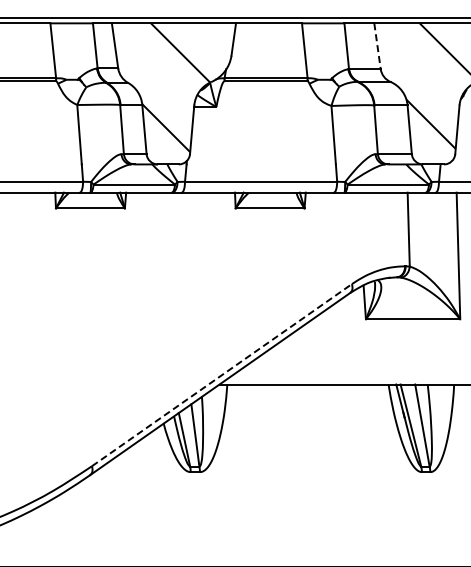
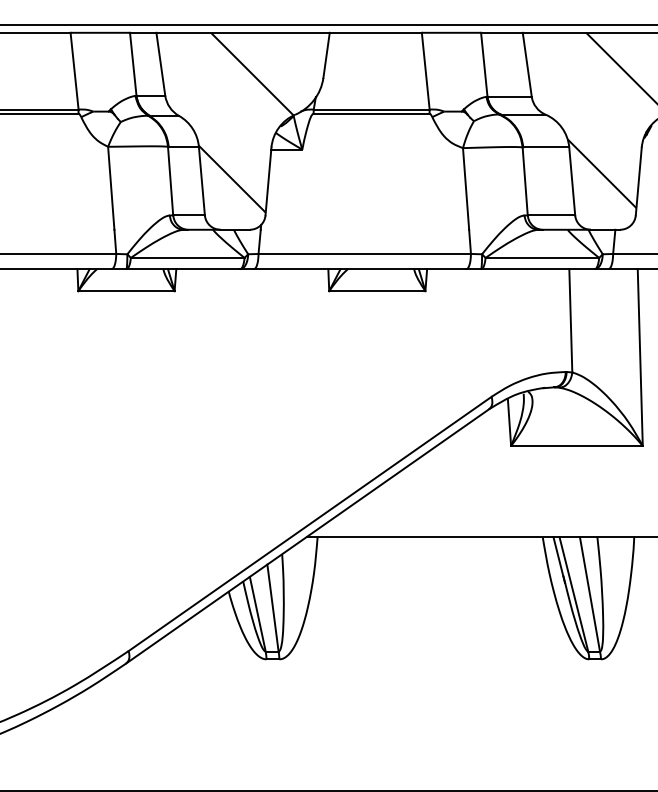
line: (377, 46) -> (527, 65), dashed -> solid
line: (221, 375) -> (309, 524), dashed -> solid

